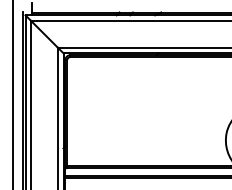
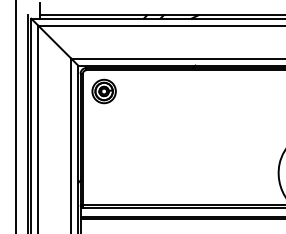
part: (83, 74) -> (103, 91), added

